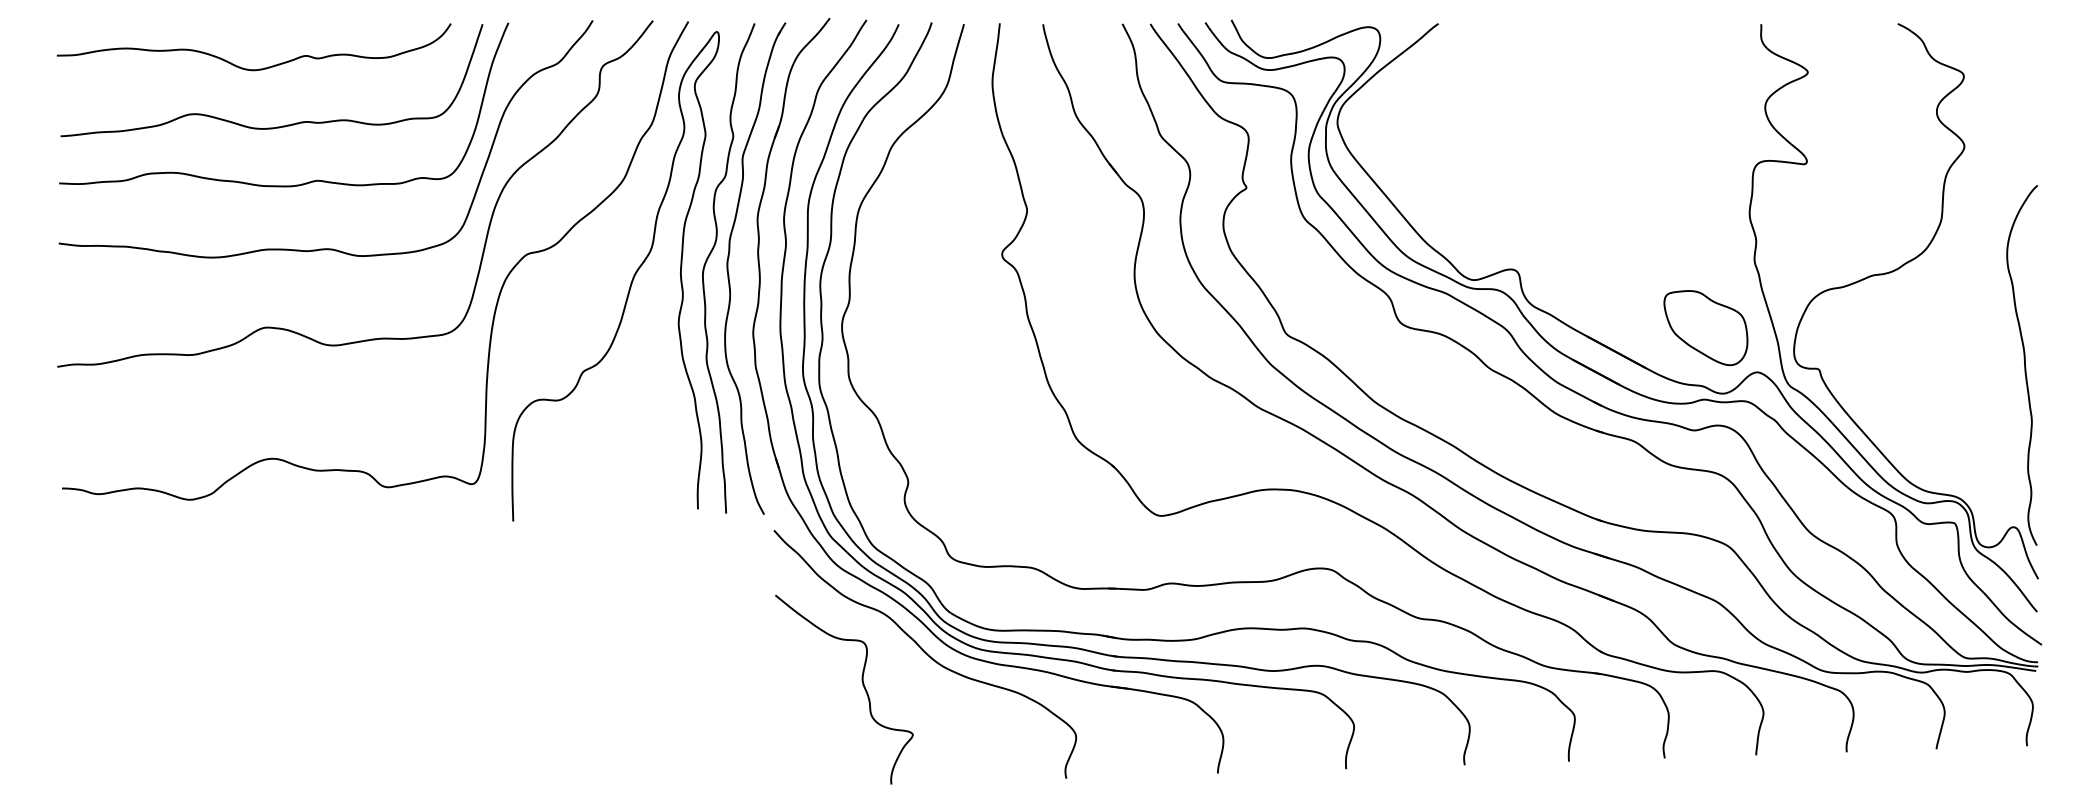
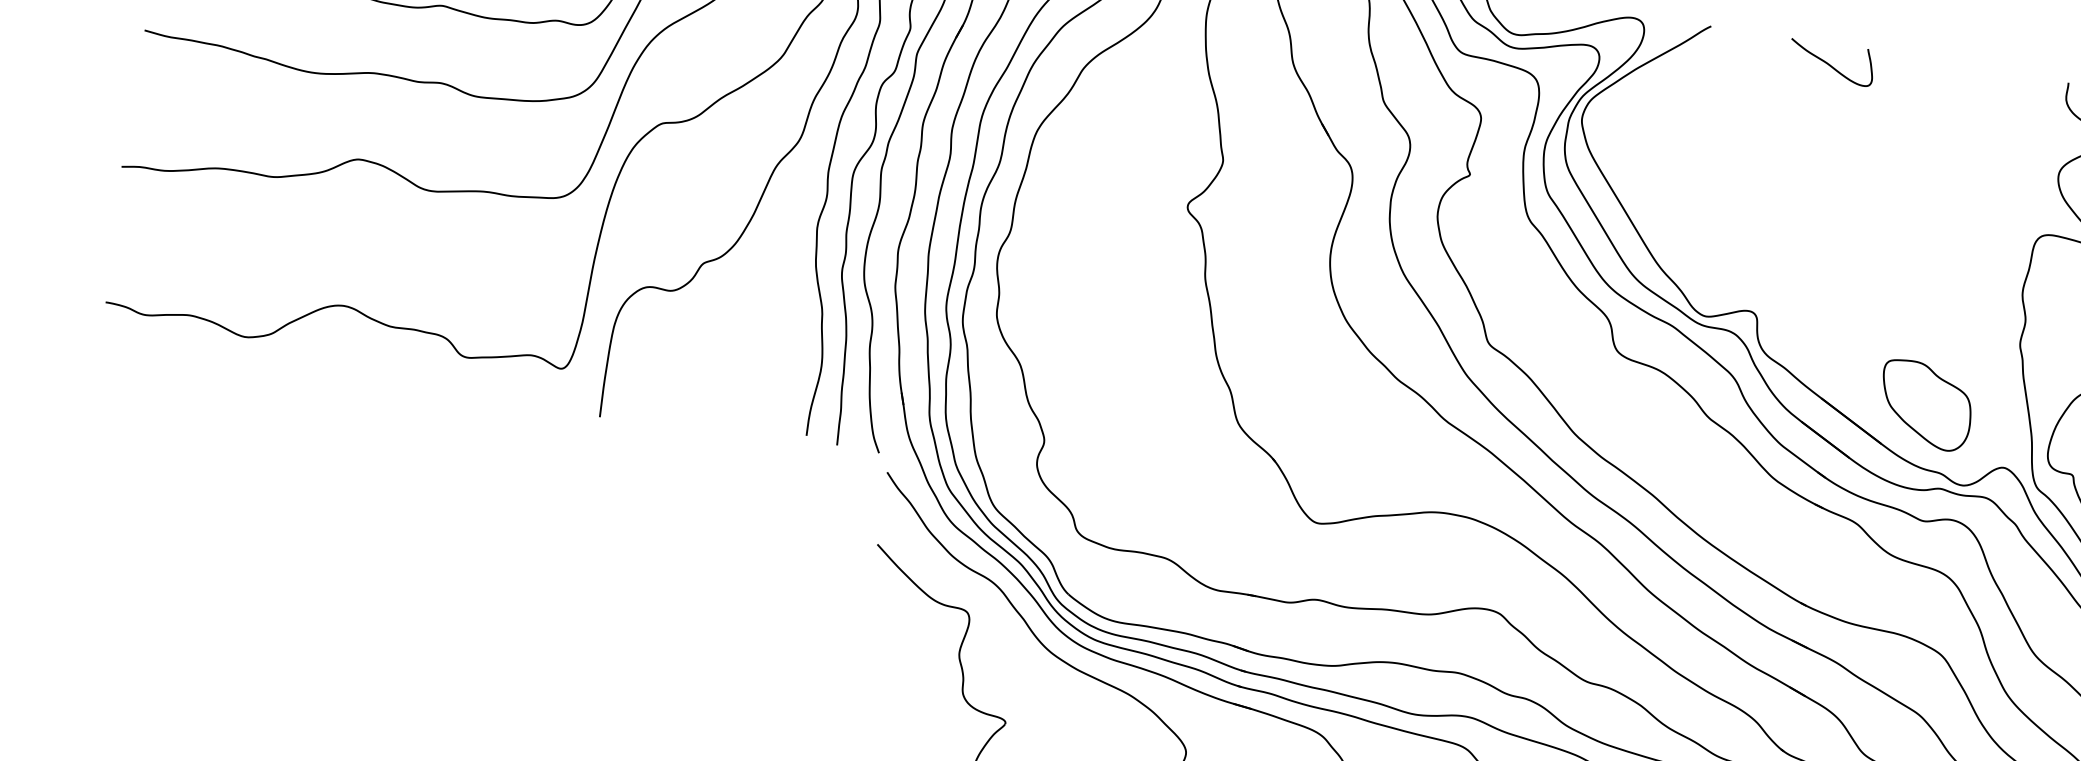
curve: (1548, 40) -> (1830, 63), added
part: (1705, 328) -> (1925, 405), moved

